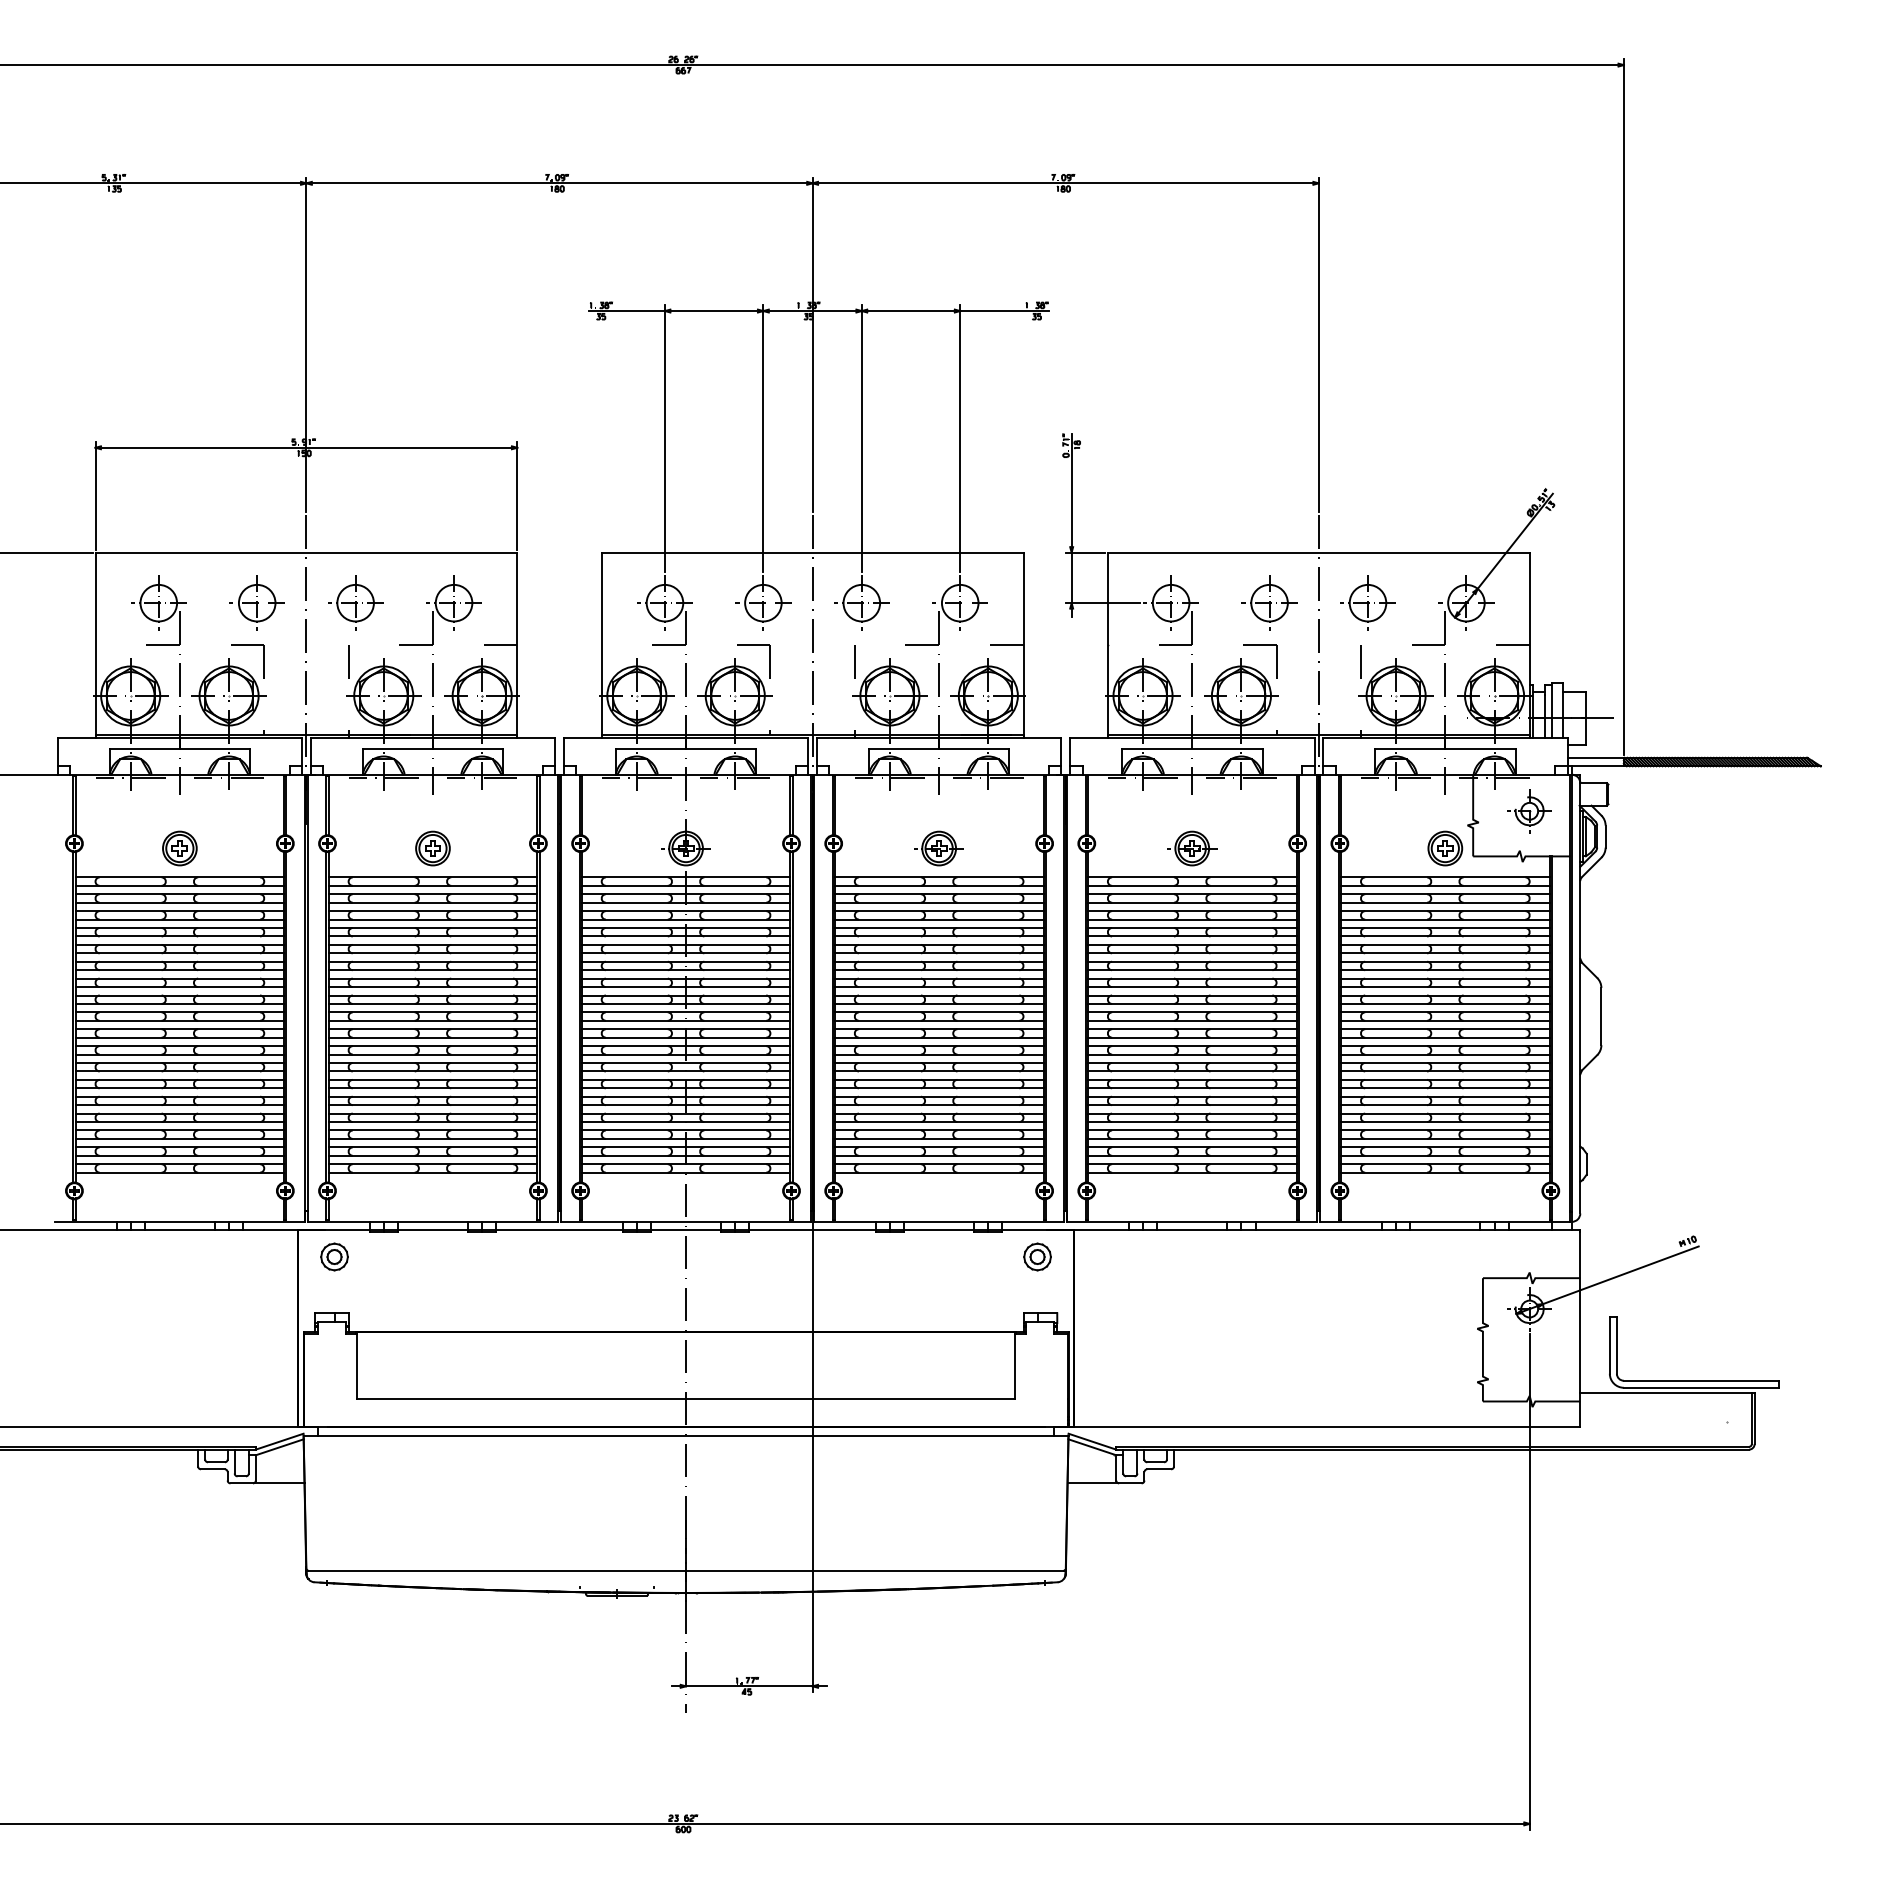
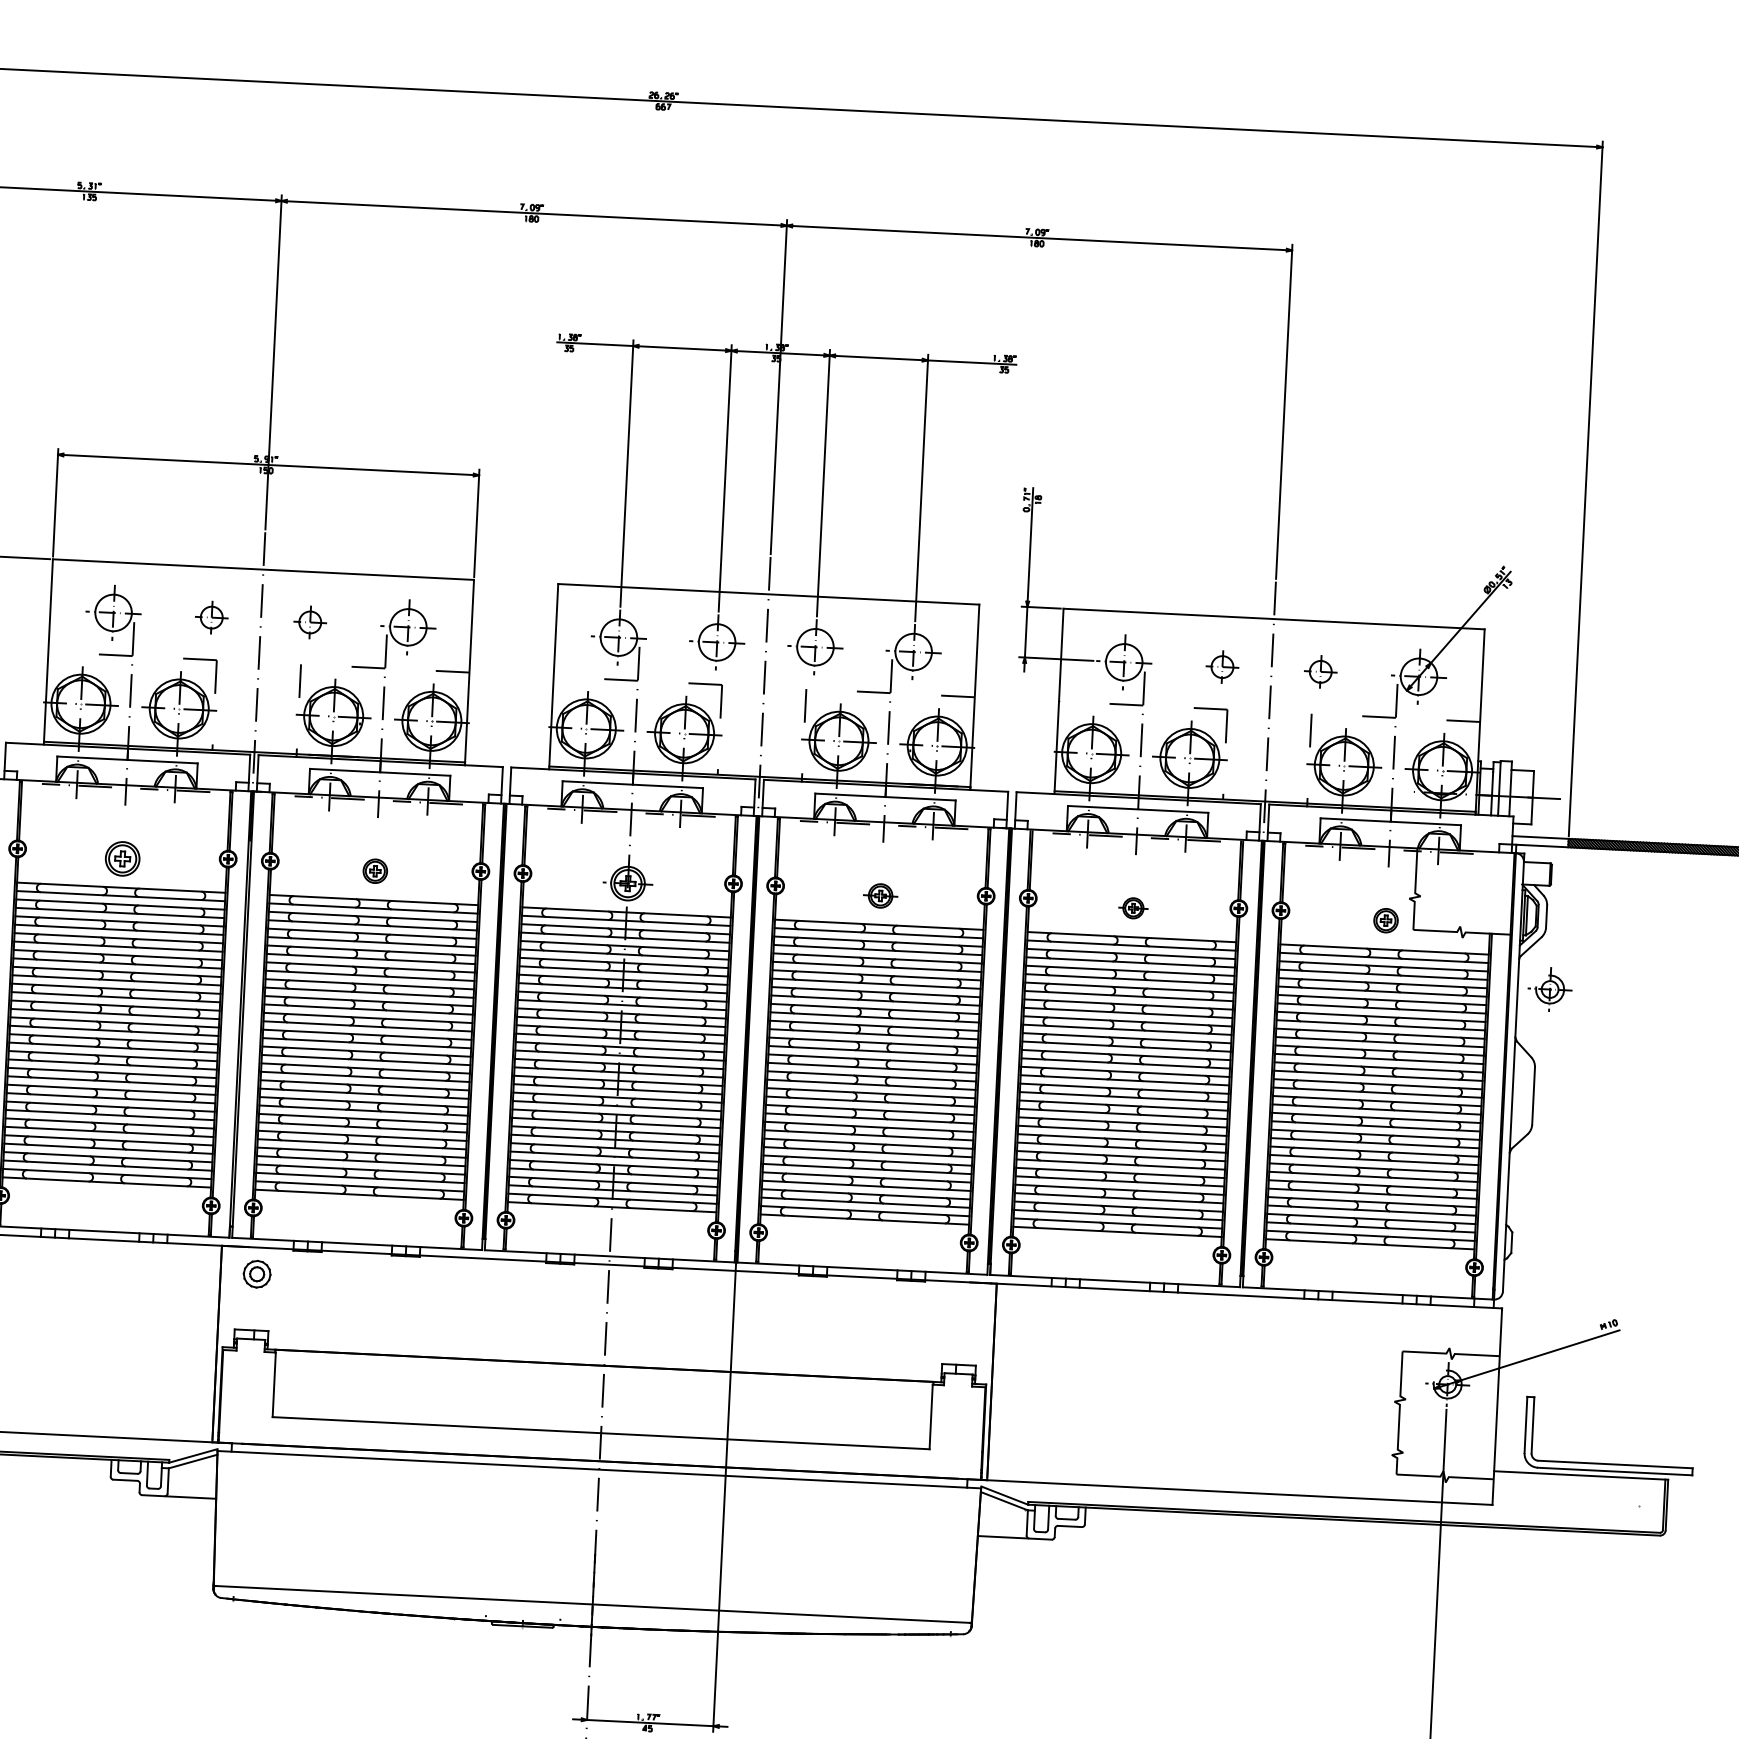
part: (256, 602) -> (211, 617), size x0.6
part: (355, 602) -> (310, 621), size x0.6
part: (1269, 602) -> (1222, 666), size x0.6
part: (1367, 602) -> (1320, 671), size x0.6
part: (1529, 811) -> (1549, 989), moved
part: (432, 848) -> (374, 871), size x0.7
part: (938, 848) -> (880, 895), size x0.7
part: (1192, 848) -> (1133, 908), size x0.6
part: (1445, 848) -> (1386, 920), size x0.7
part: (1037, 1256) -> (958, 1308), removed

